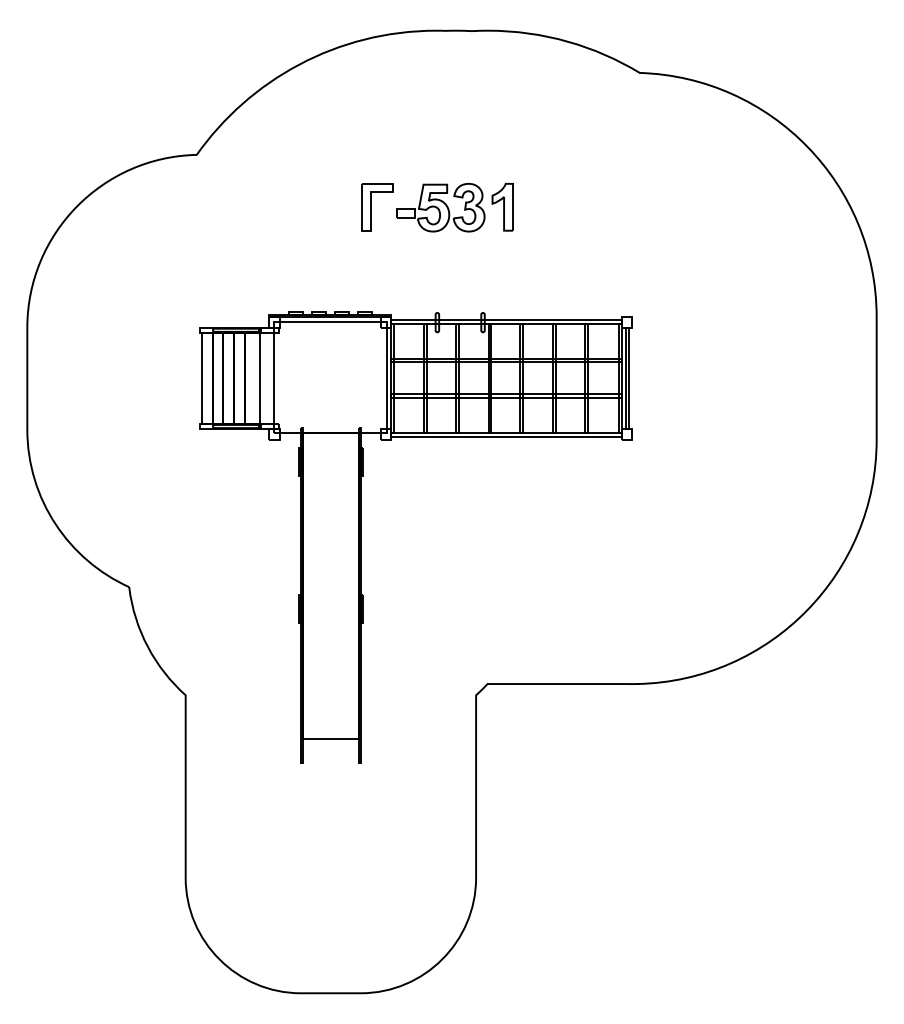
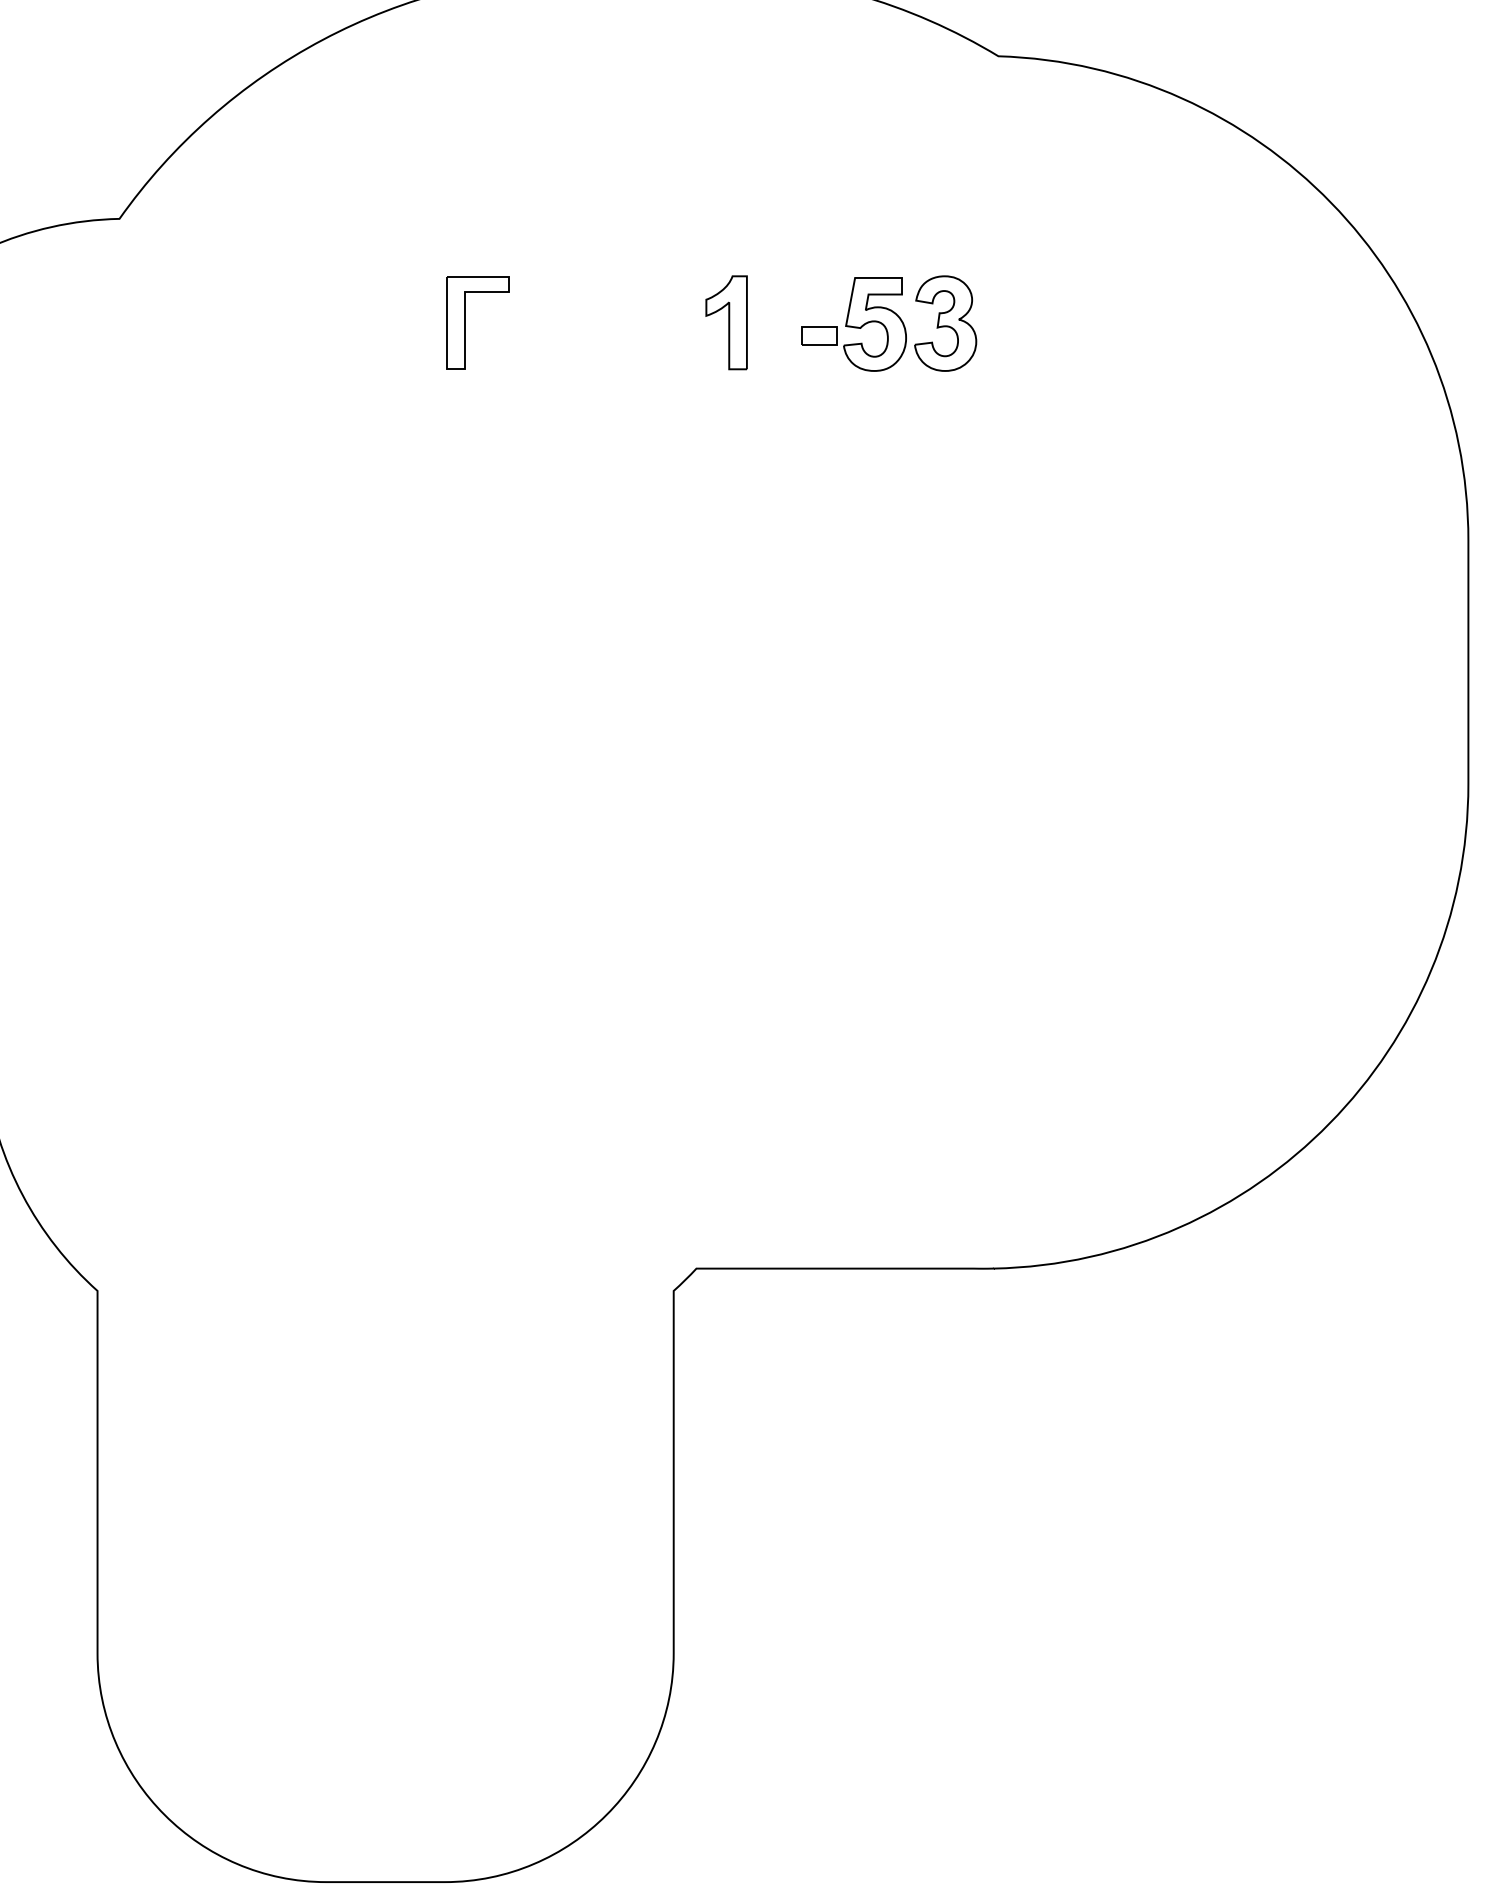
part: (440, 207) -> (888, 323), moved
part: (361, 537) -> (446, 977), removed

